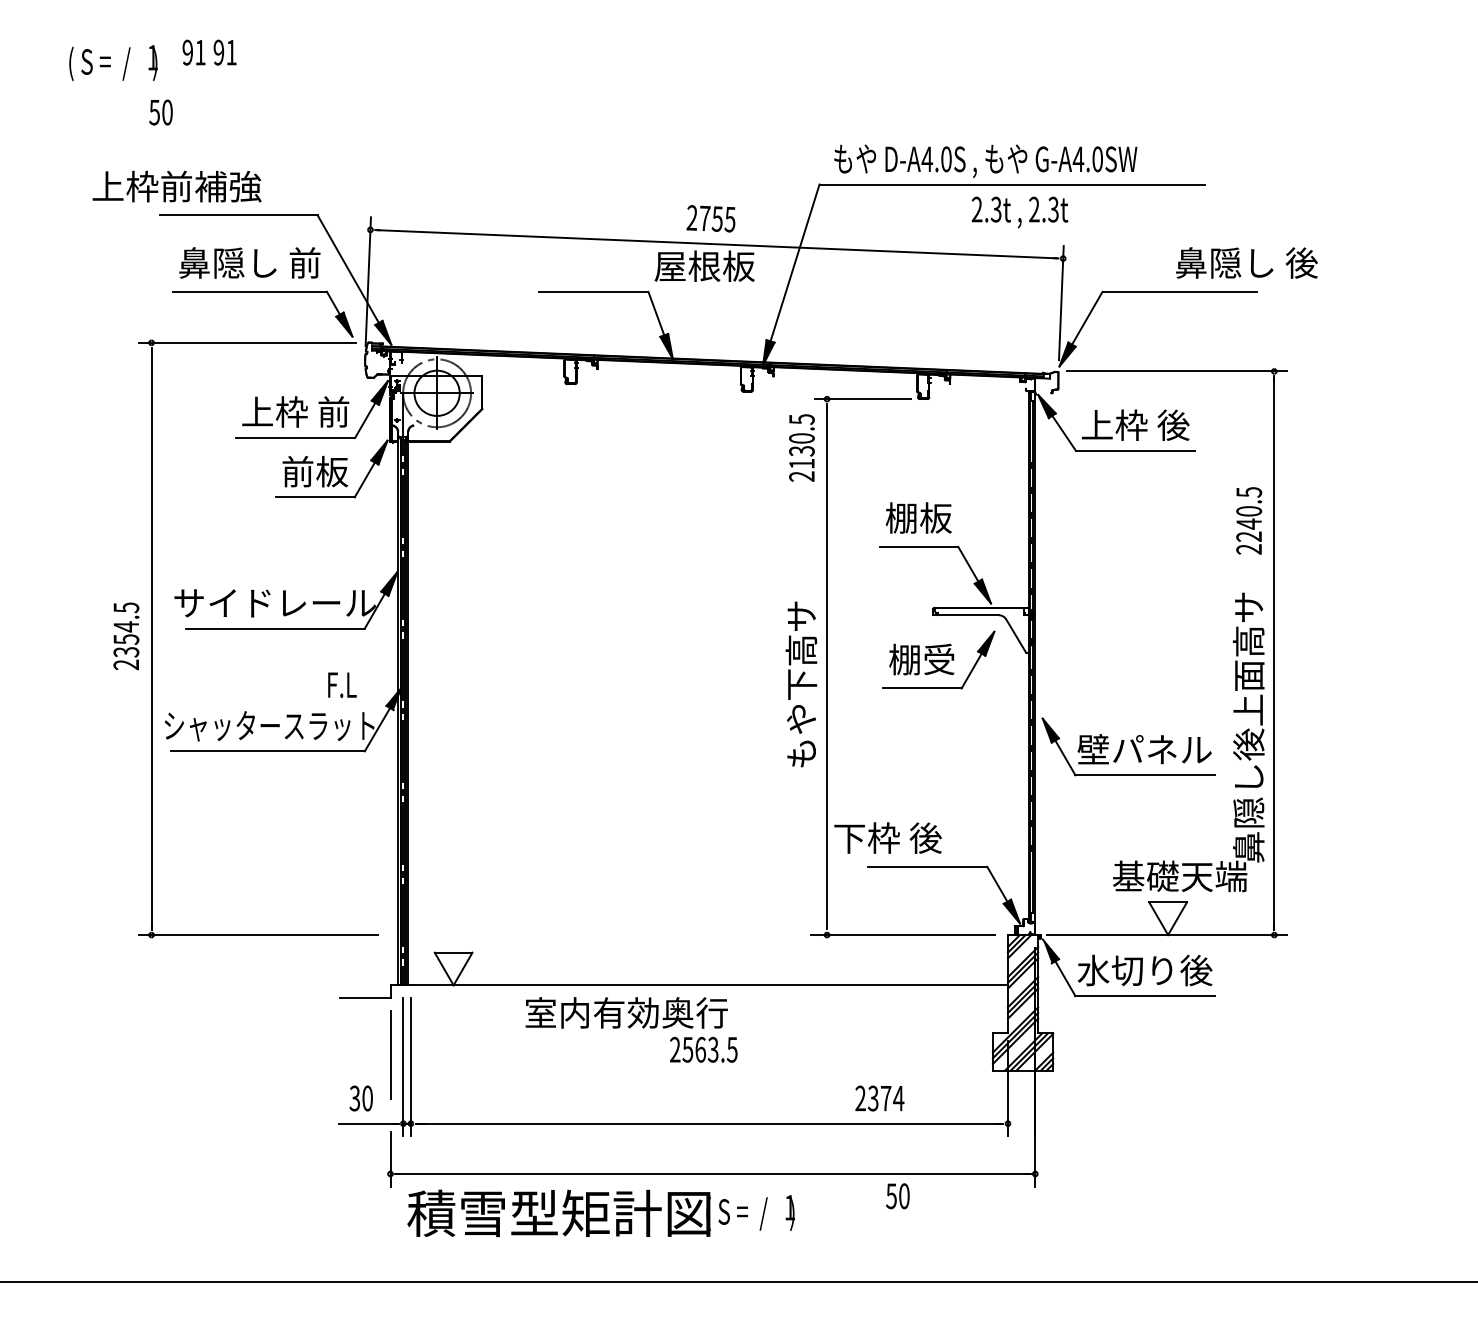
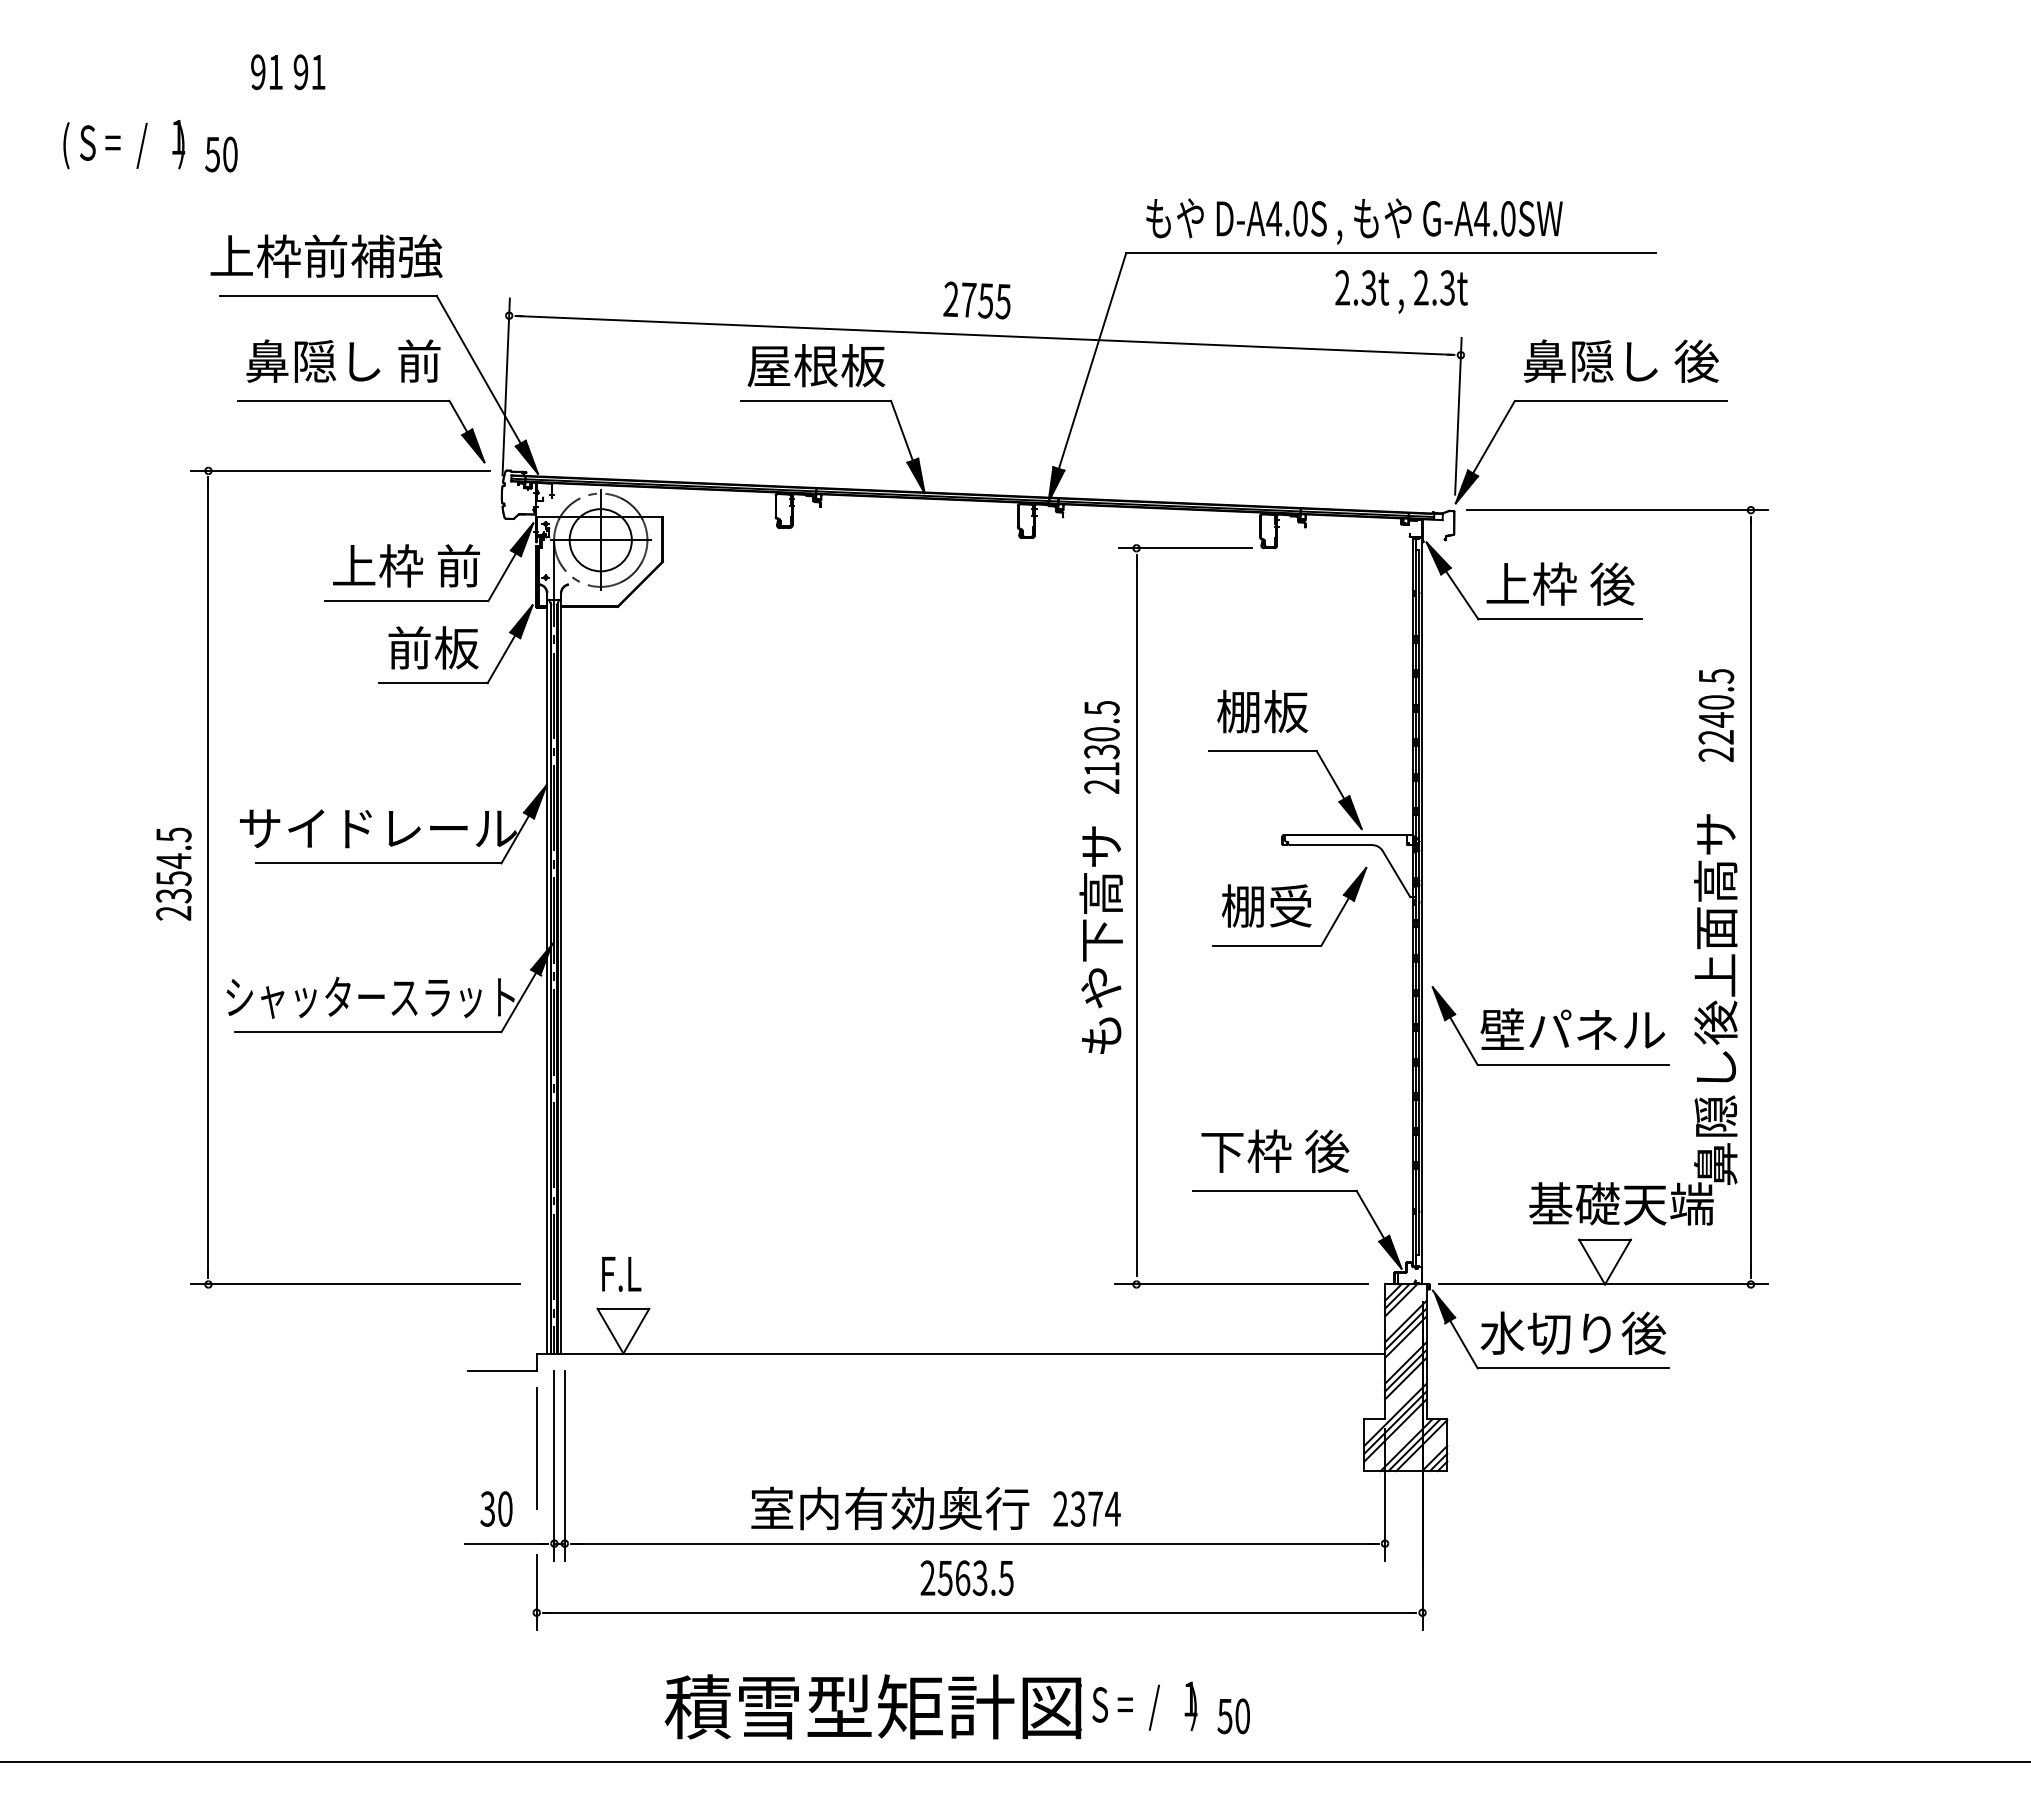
text: (113, 63) -> (124, 144), moved
text: (177, 186) -> (326, 255), moved
text: (1247, 262) -> (1621, 360), moved
text: (704, 266) -> (816, 365), moved
text: (801, 448) -> (1101, 747), moved
text: (342, 685) -> (621, 1274), moved
text: (888, 837) -> (1275, 1150), moved
text: (626, 1012) -> (890, 1508), moved
text: (703, 1049) -> (966, 1577), moved
text: (879, 1098) -> (1086, 1508), moved
text: (897, 1196) -> (1233, 1716), moved
text: (600, 1213) -> (930, 1706), moved

